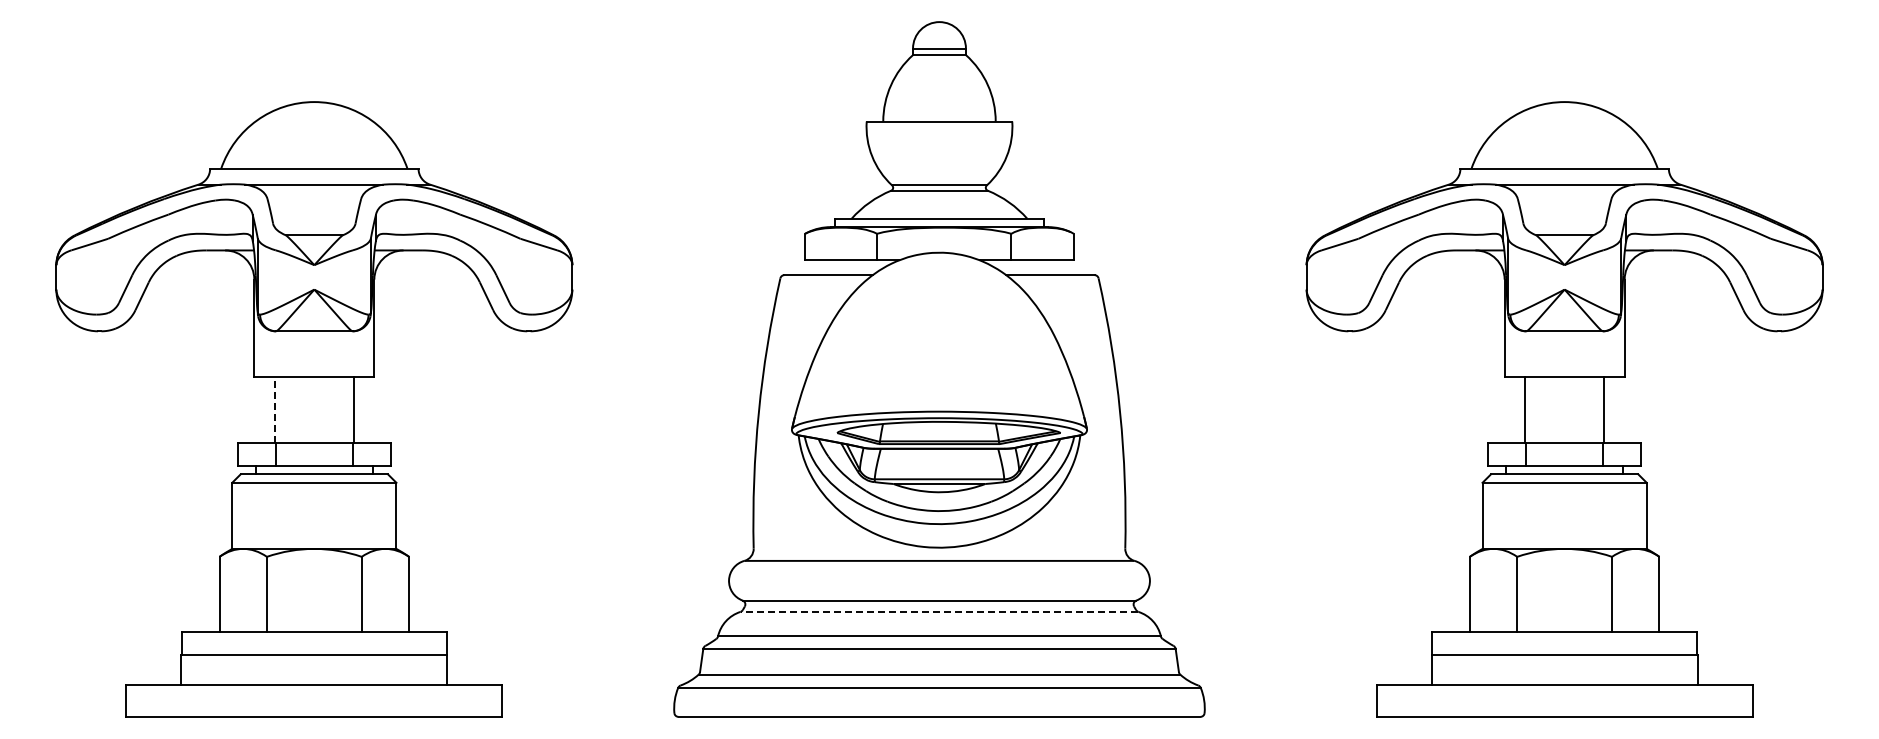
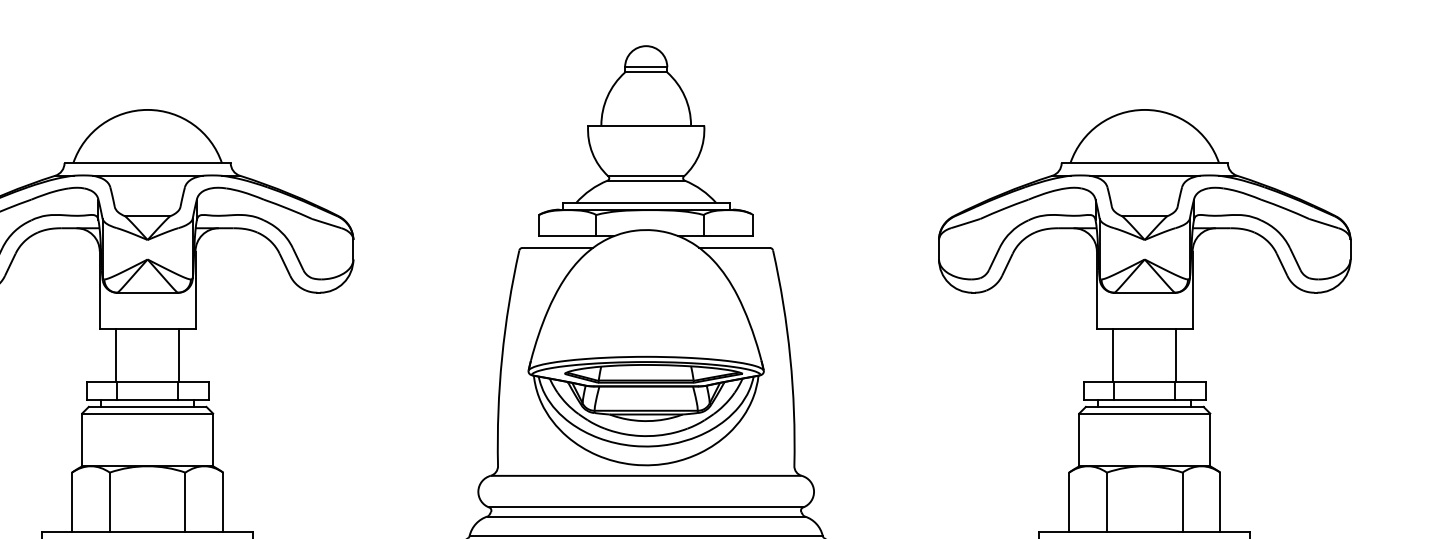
line: (274, 410) -> (115, 355), dashed -> solid
line: (939, 611) -> (646, 516), dashed -> solid

